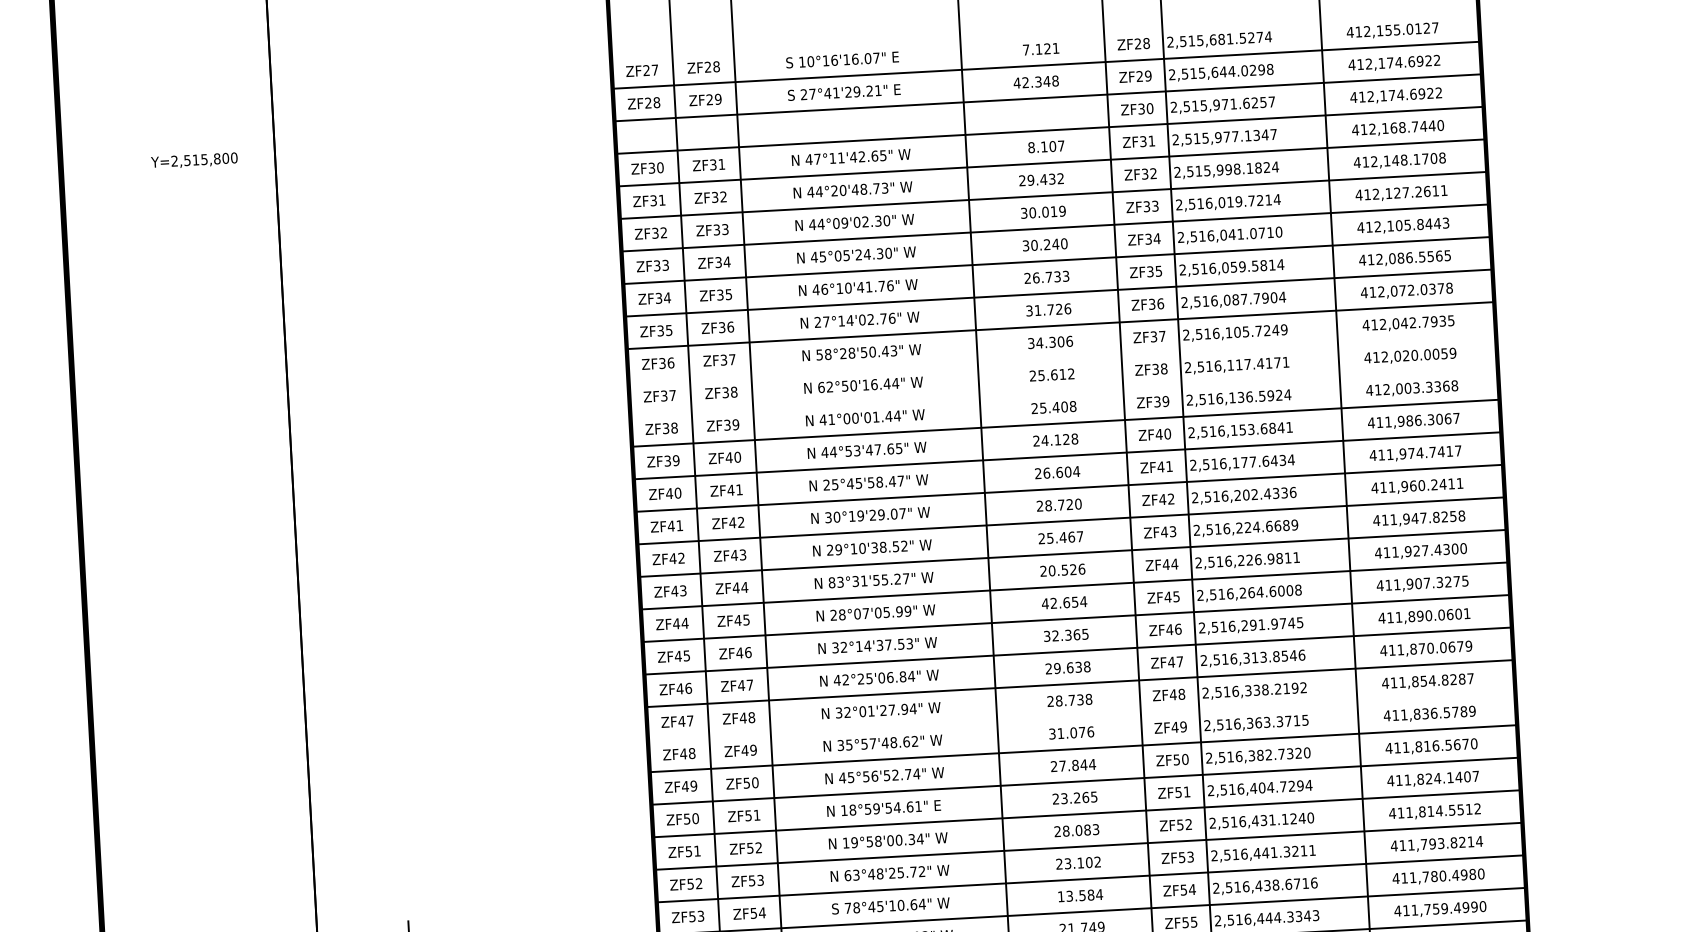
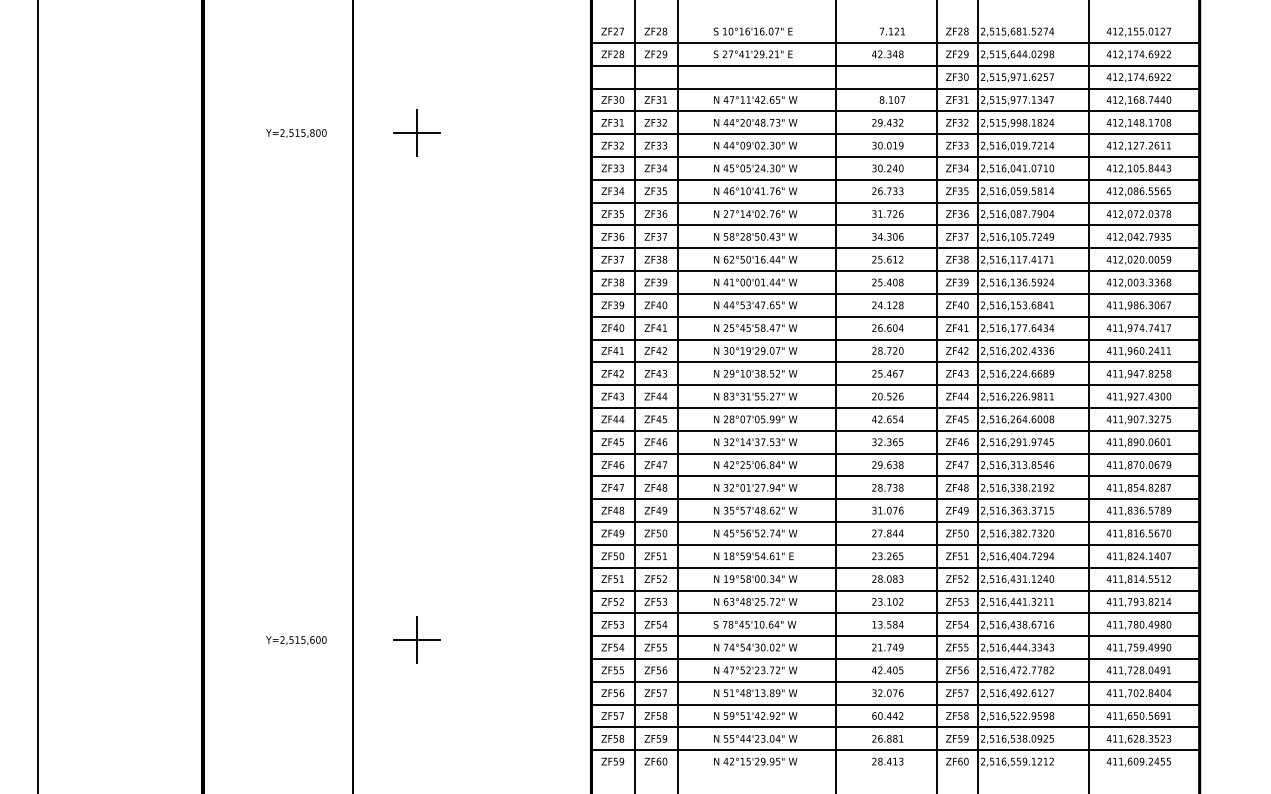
text: (194, 160) -> (296, 133), moved
part: (370, 229) -> (416, 132), added
line: (1062, 358) -> (895, 248), added
line: (1063, 391) -> (895, 271), added
line: (1081, 716) -> (895, 499), added

